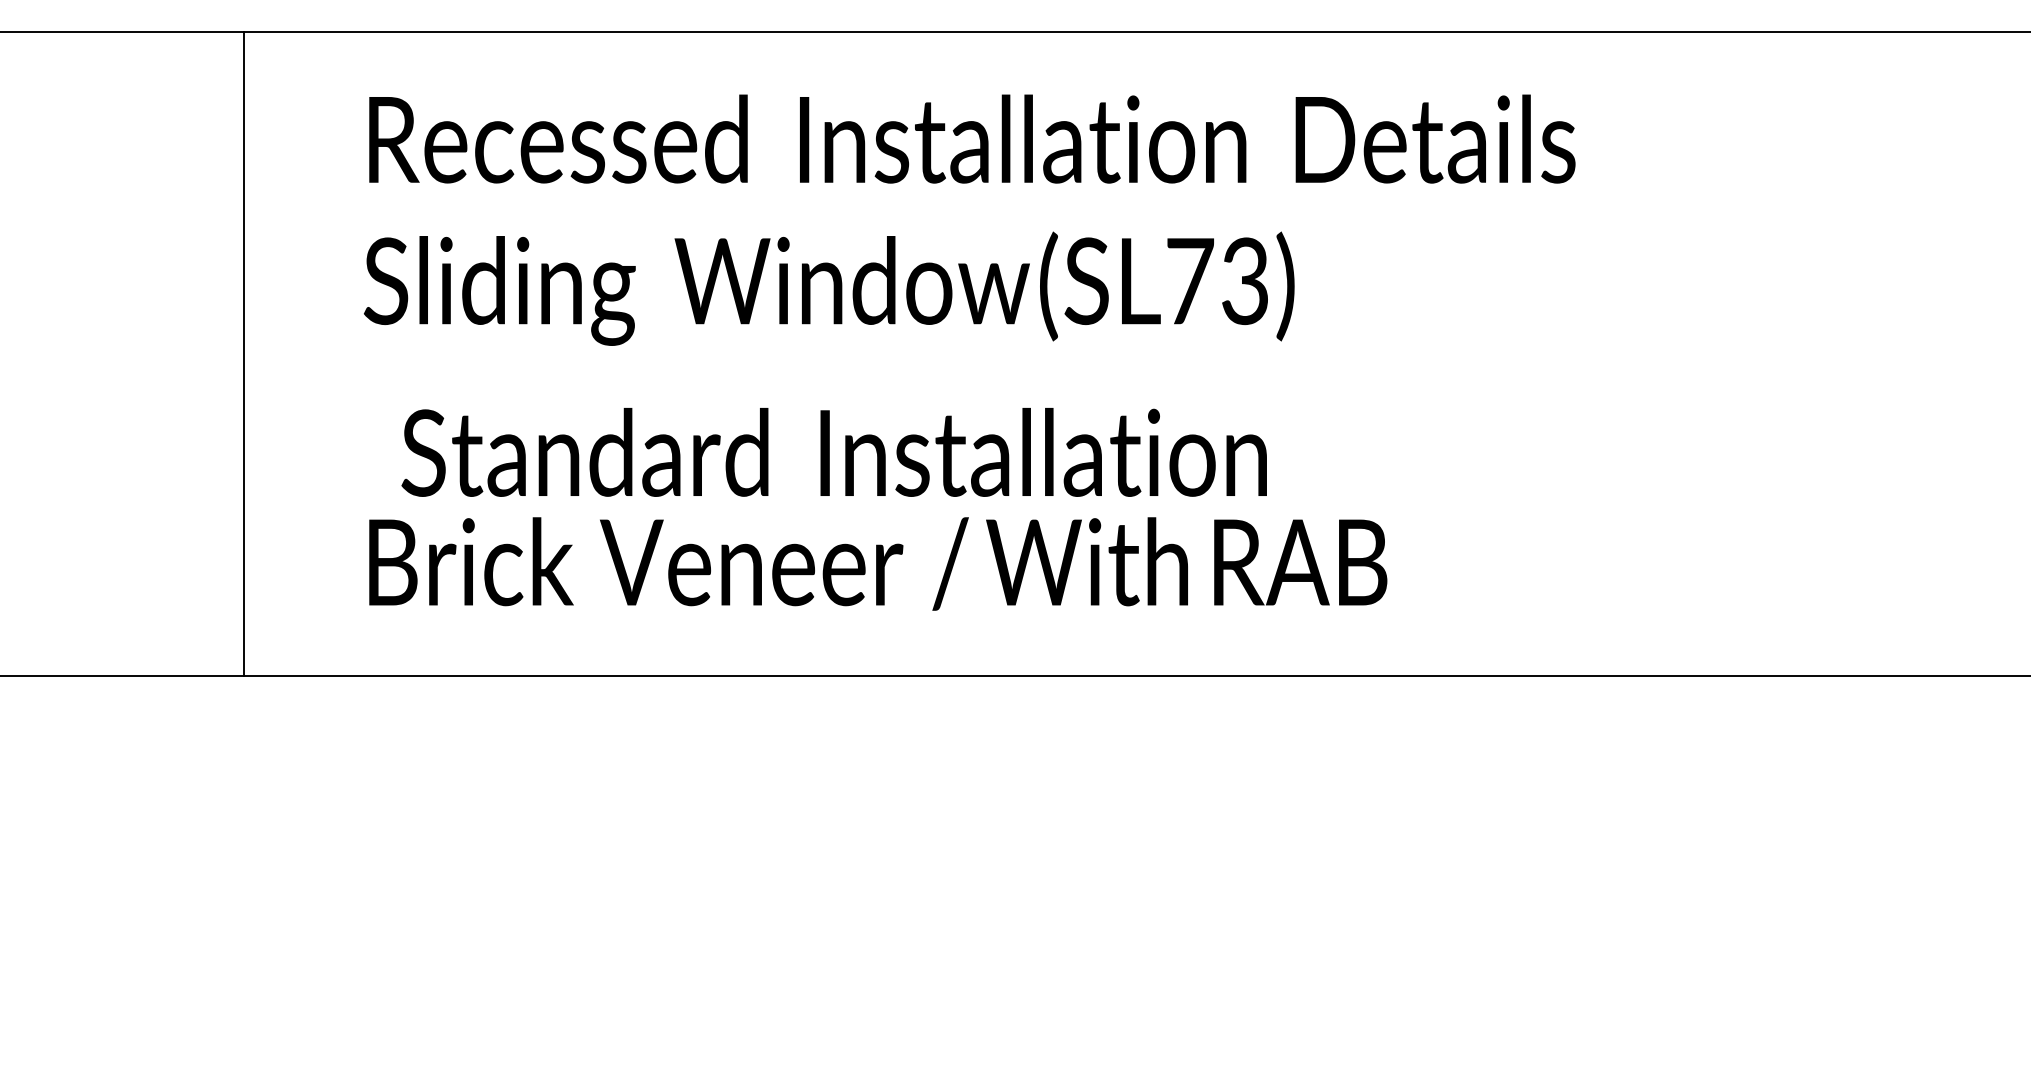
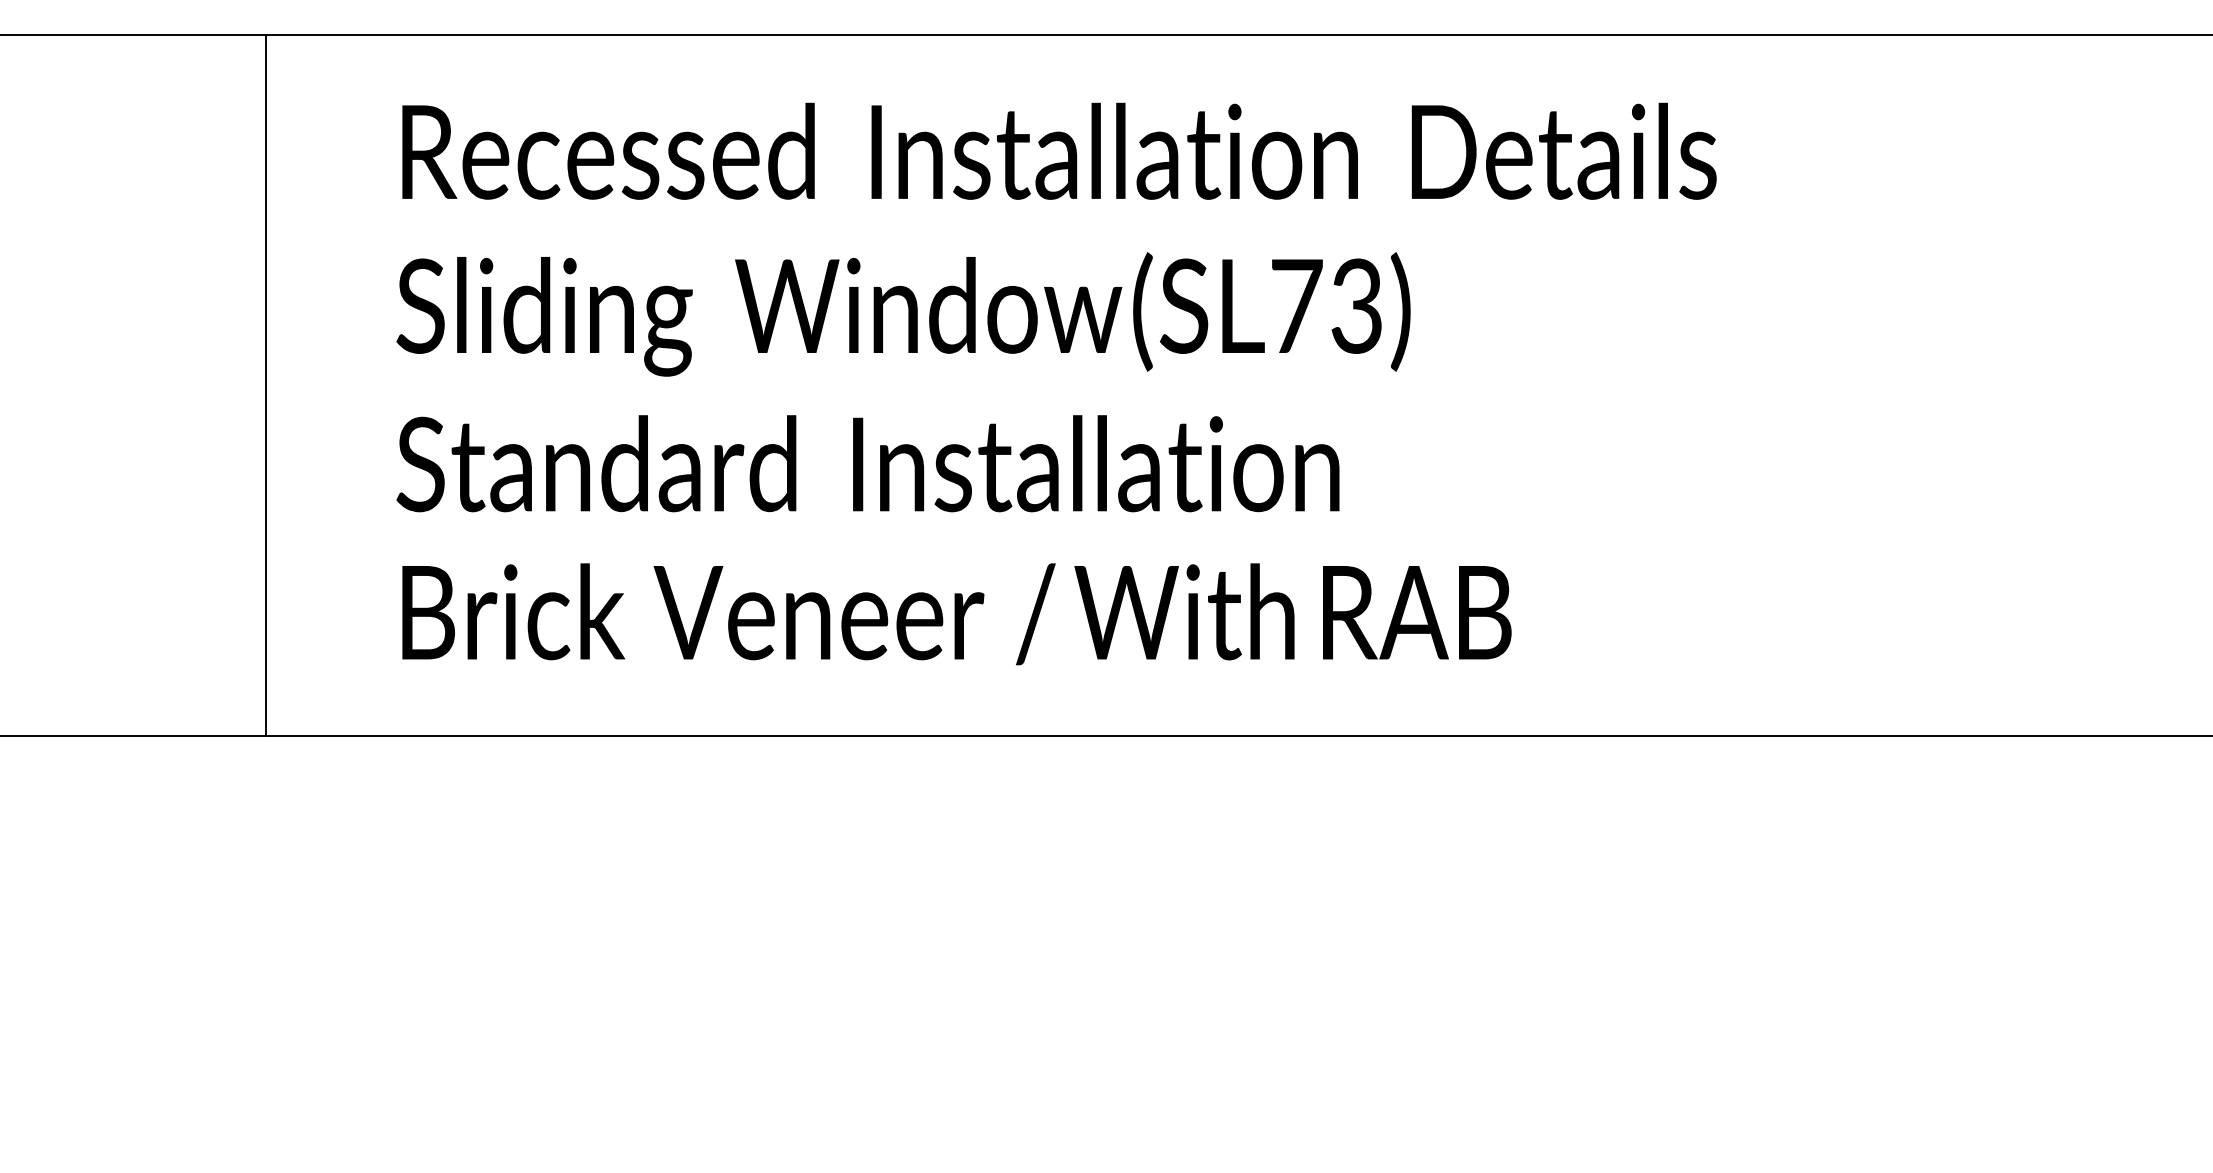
text: (833, 452) -> (867, 463), moved

